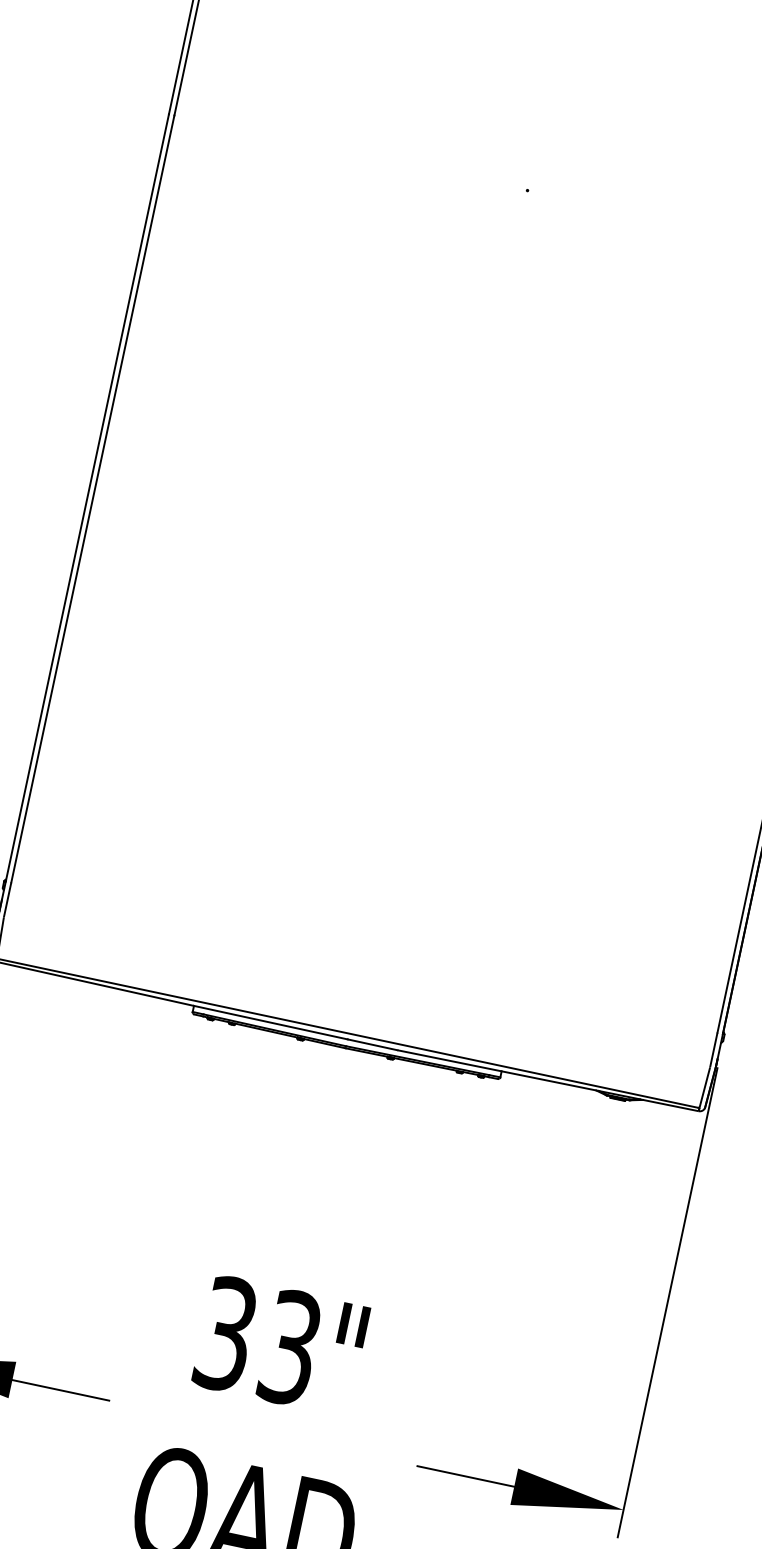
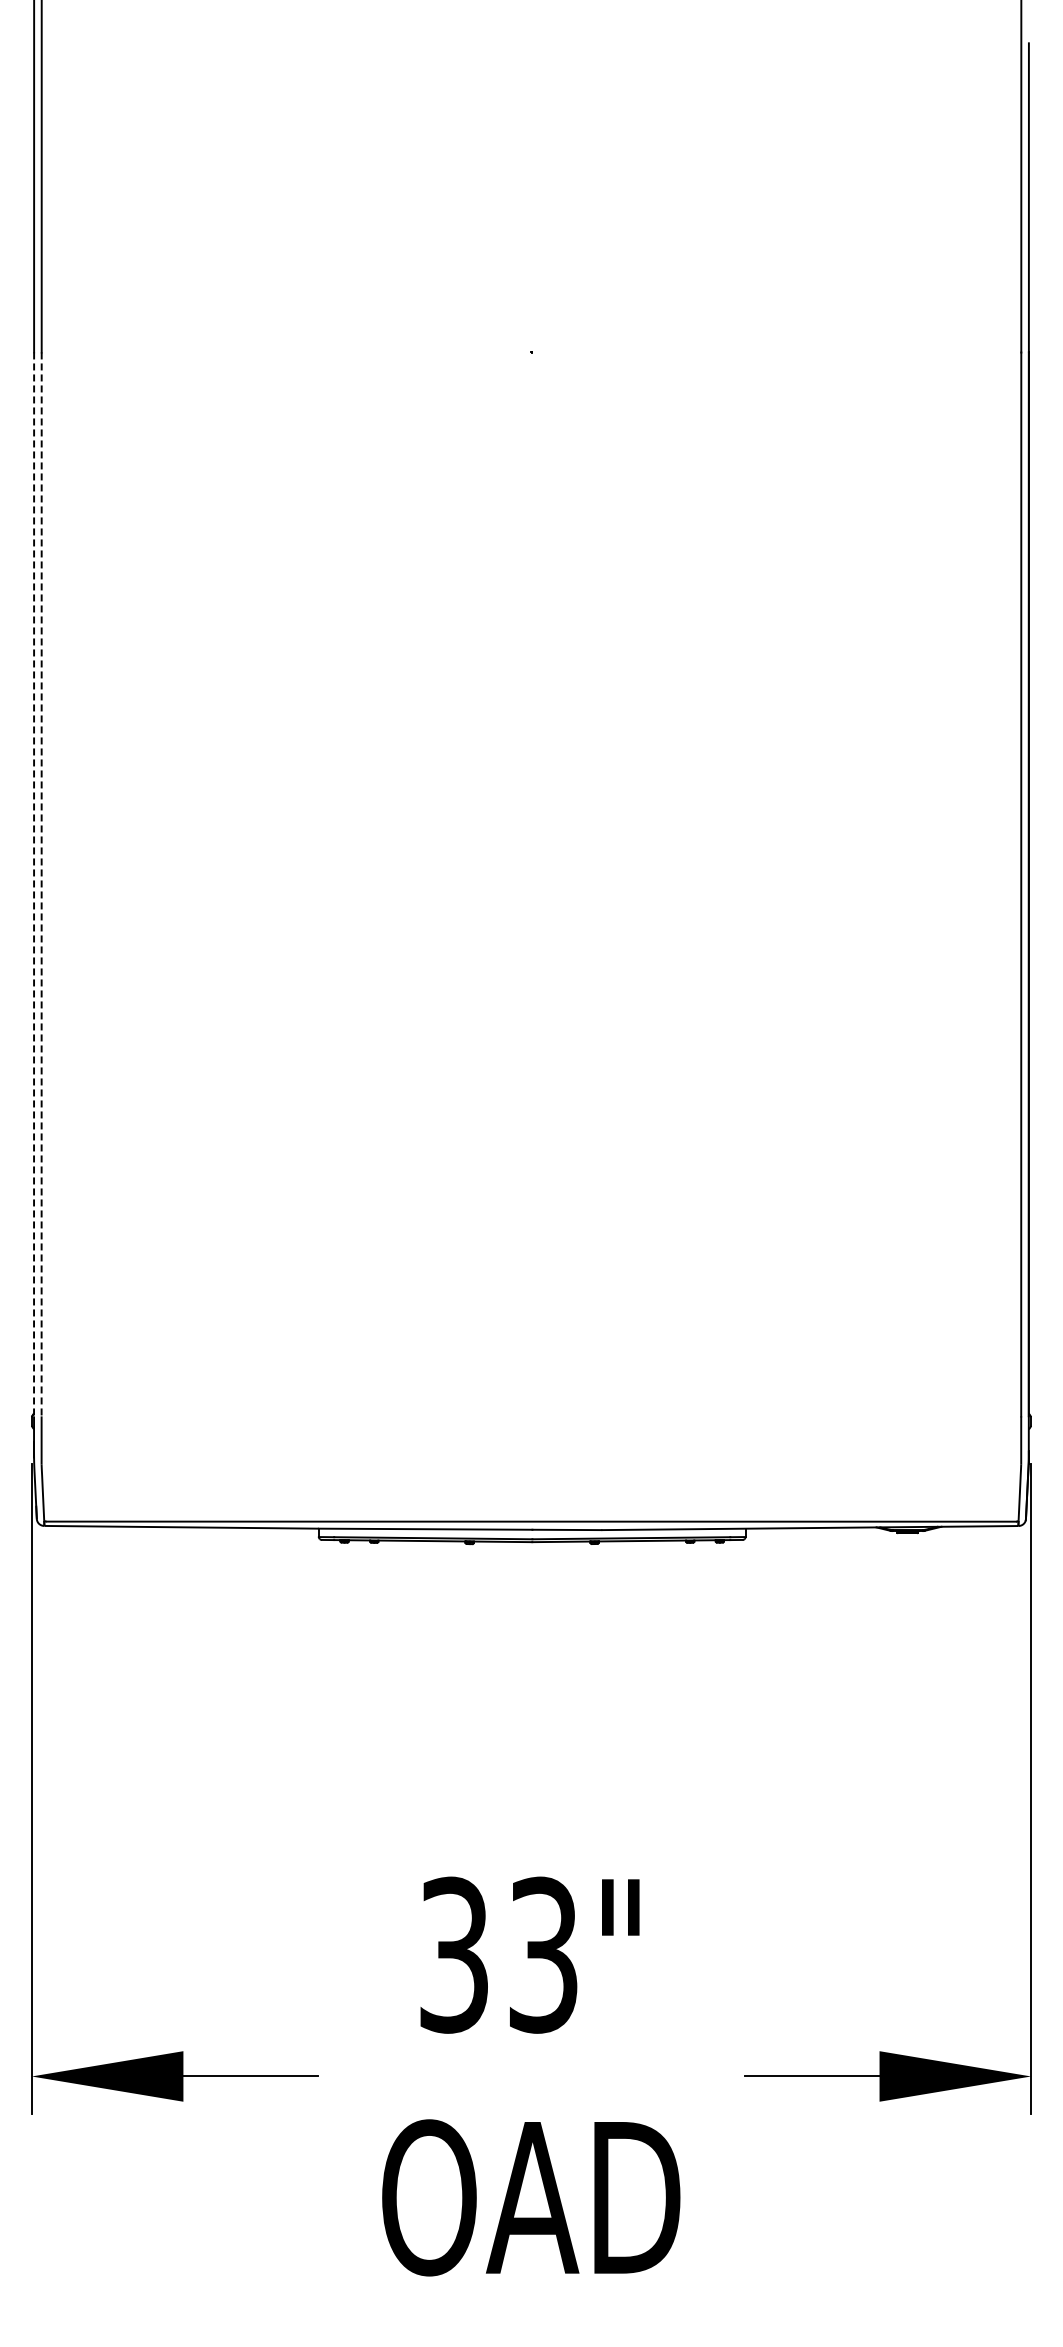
line: (87, 497) -> (34, 884), solid -> dashed
line: (92, 499) -> (41, 884), solid -> dashed

